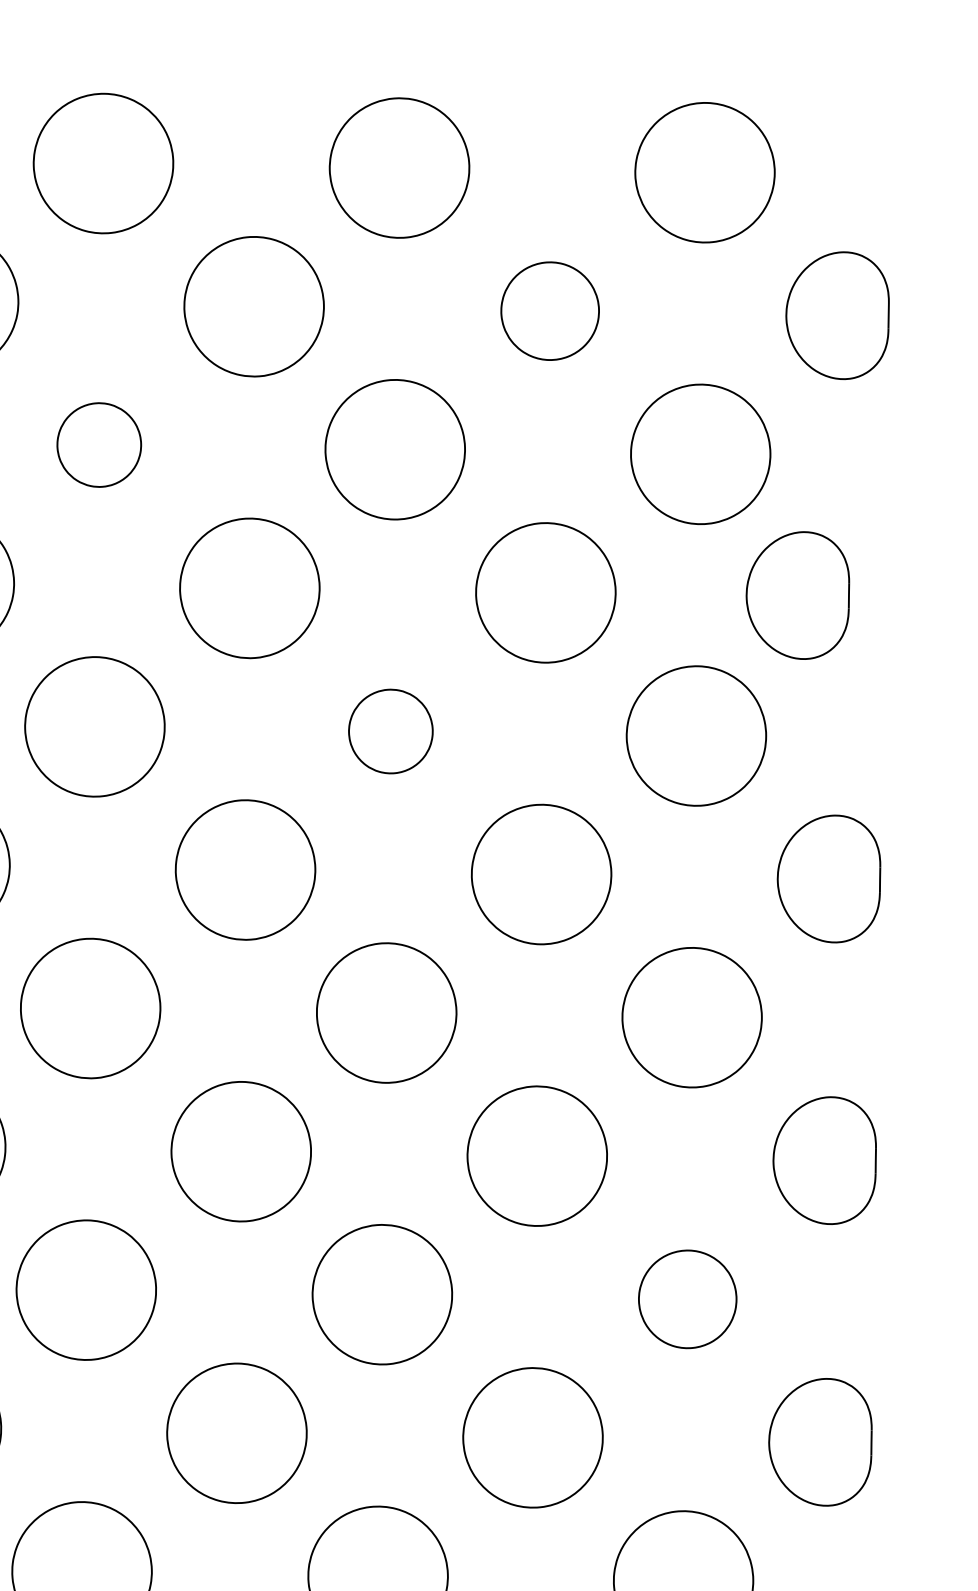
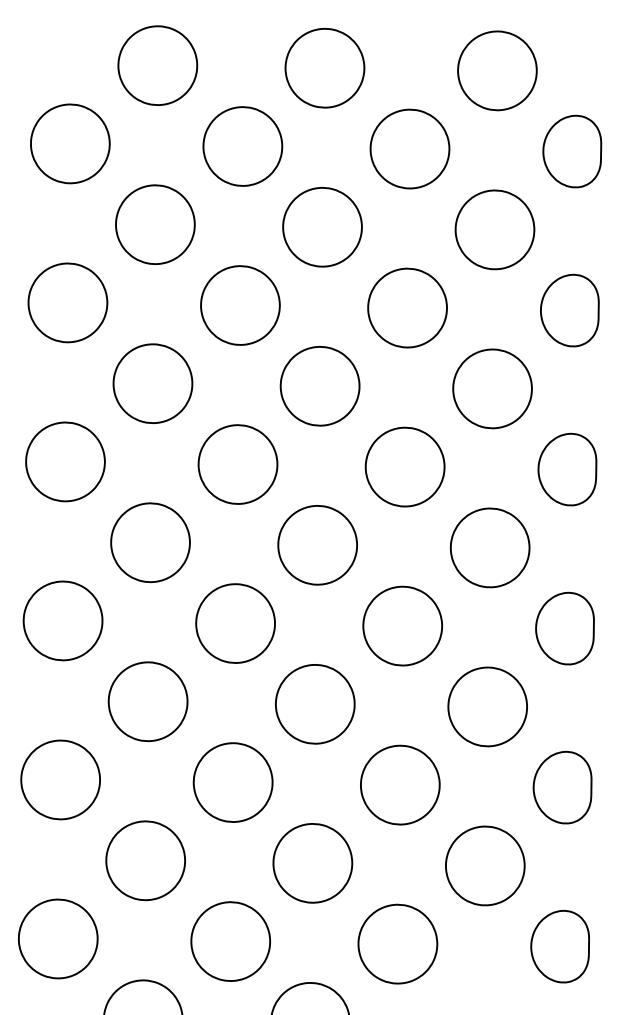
part: (549, 310) -> (409, 148), size x1.43
part: (99, 444) -> (155, 224), size x1.67
part: (797, 595) -> (569, 310), moved
part: (389, 731) -> (319, 386), size x1.67
part: (687, 1298) -> (487, 706), size x1.43

